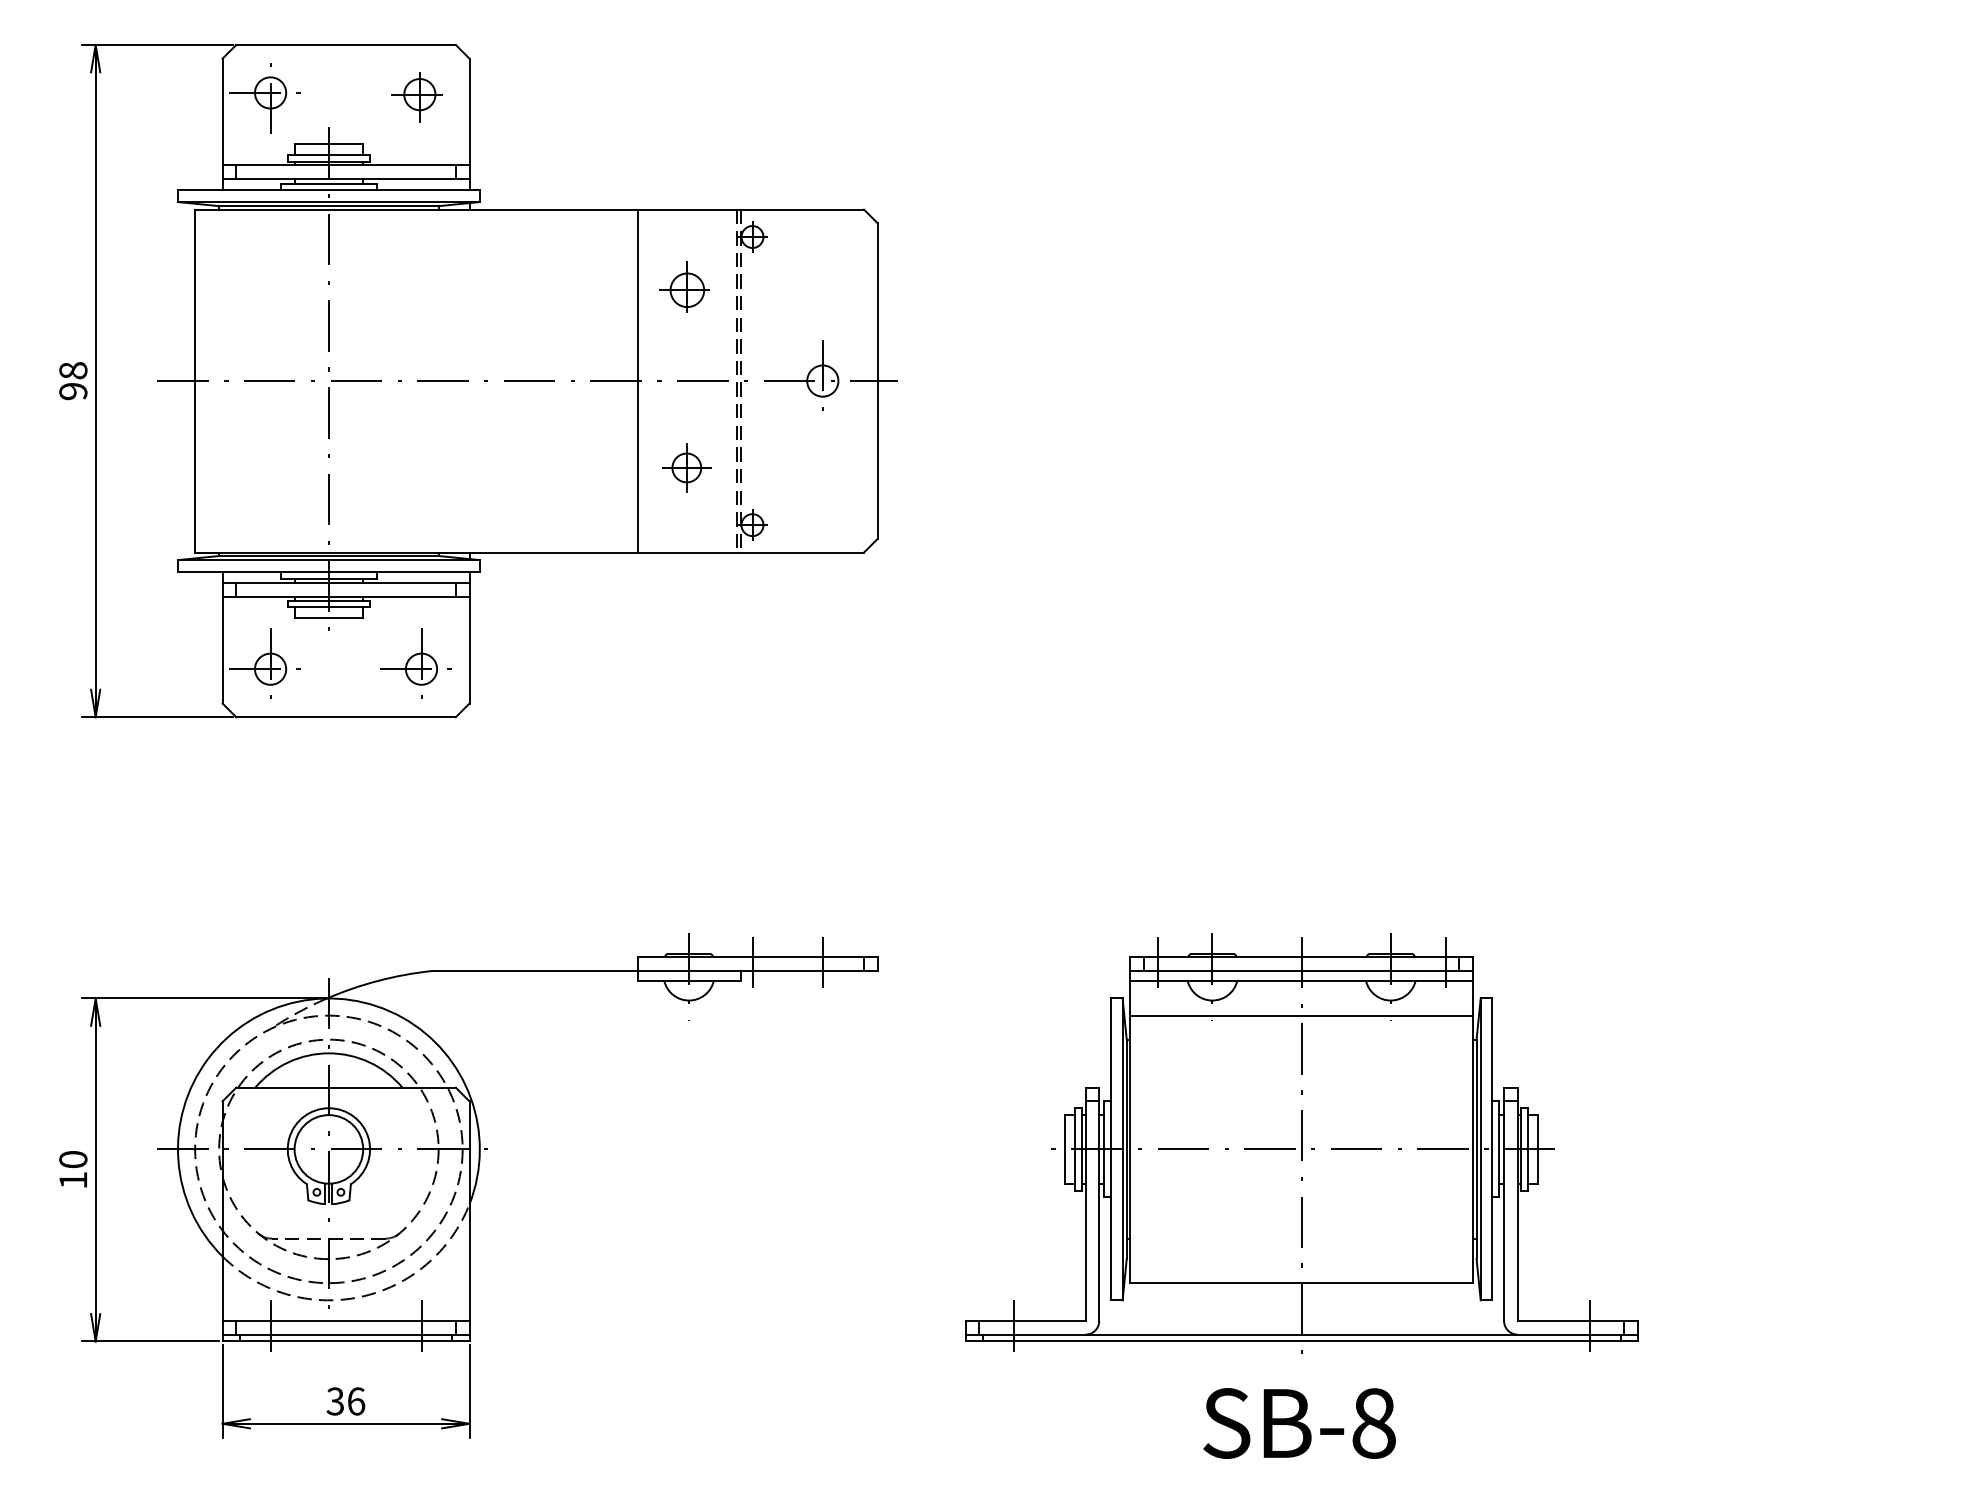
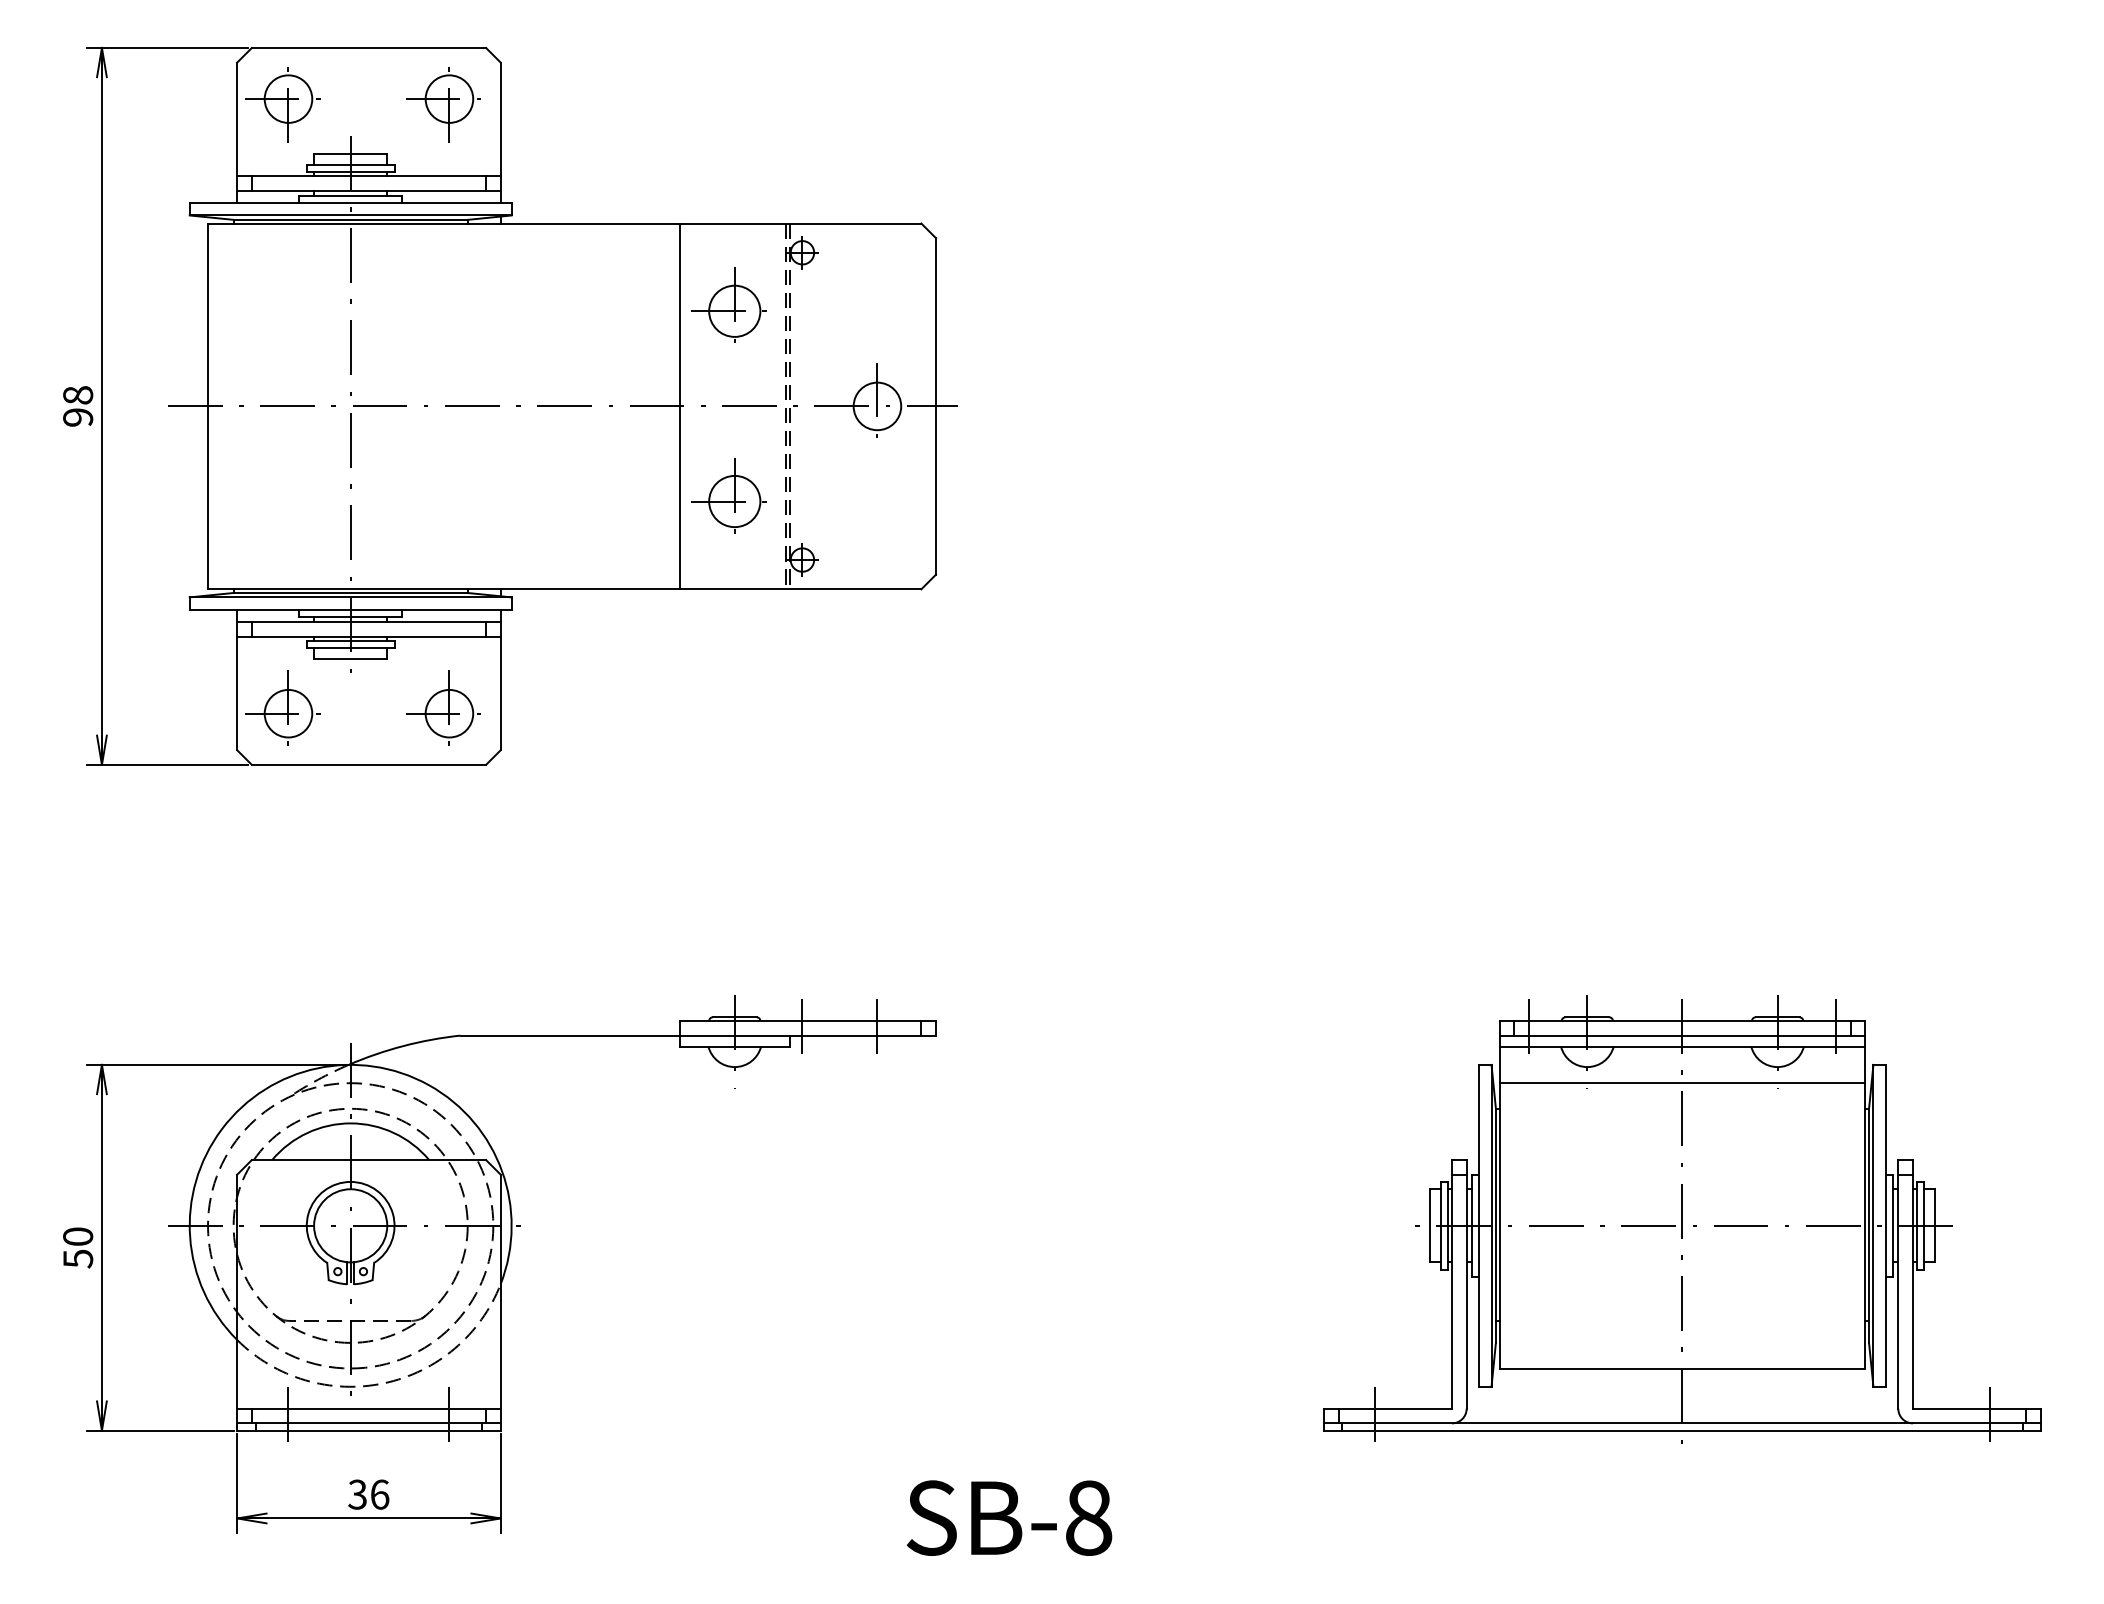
circle: (270, 92) -> (288, 98), size x1.43
part: (415, 98) -> (443, 105), size x1.43
part: (683, 286) -> (728, 305), size x1.43
circle: (822, 380) -> (877, 405), size x1.43
part: (683, 464) -> (728, 495), size x1.67
circle: (270, 668) -> (288, 712), size x1.43
circle: (421, 668) -> (449, 712), size x1.43
part: (1301, 1143) -> (1682, 1219), moved
text: (73, 1180) -> (78, 1258), 10 -> 50
text: (1299, 1423) -> (1009, 1518), moved

